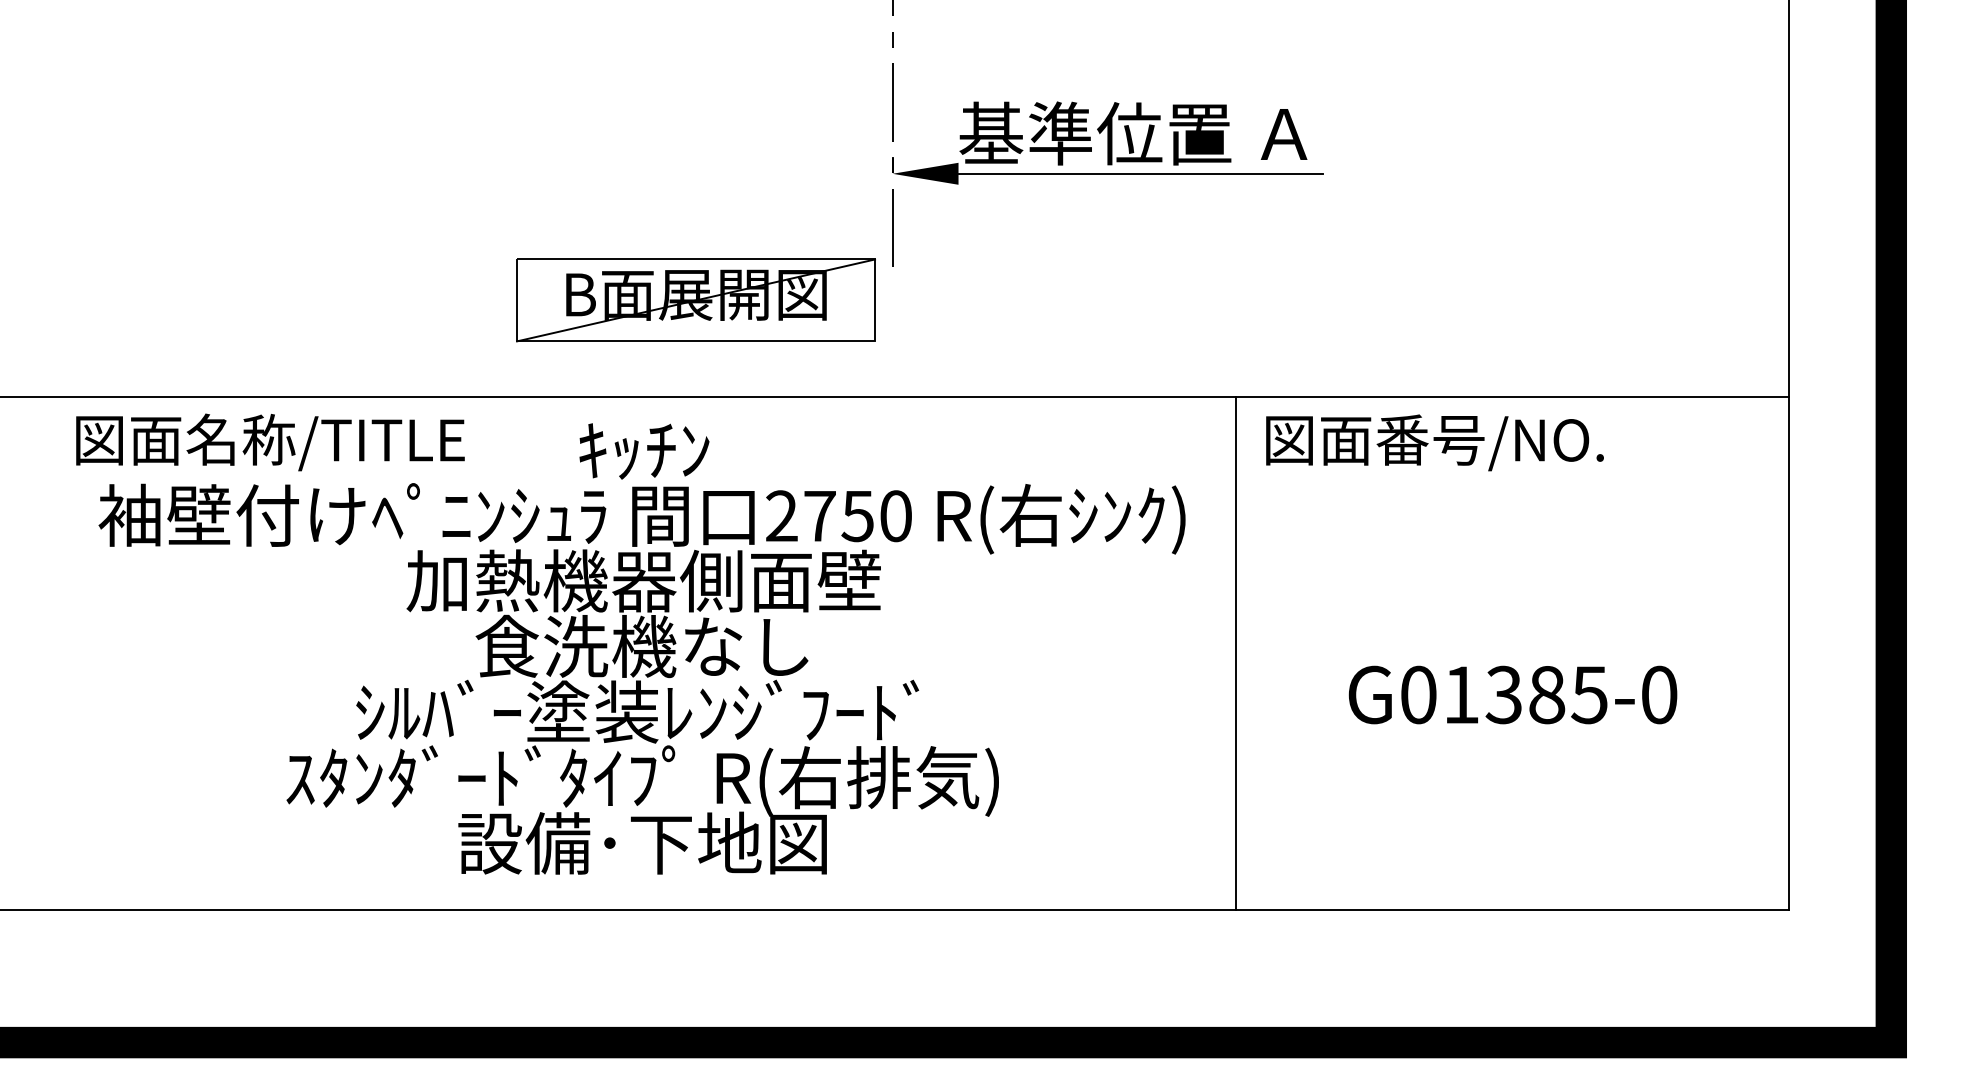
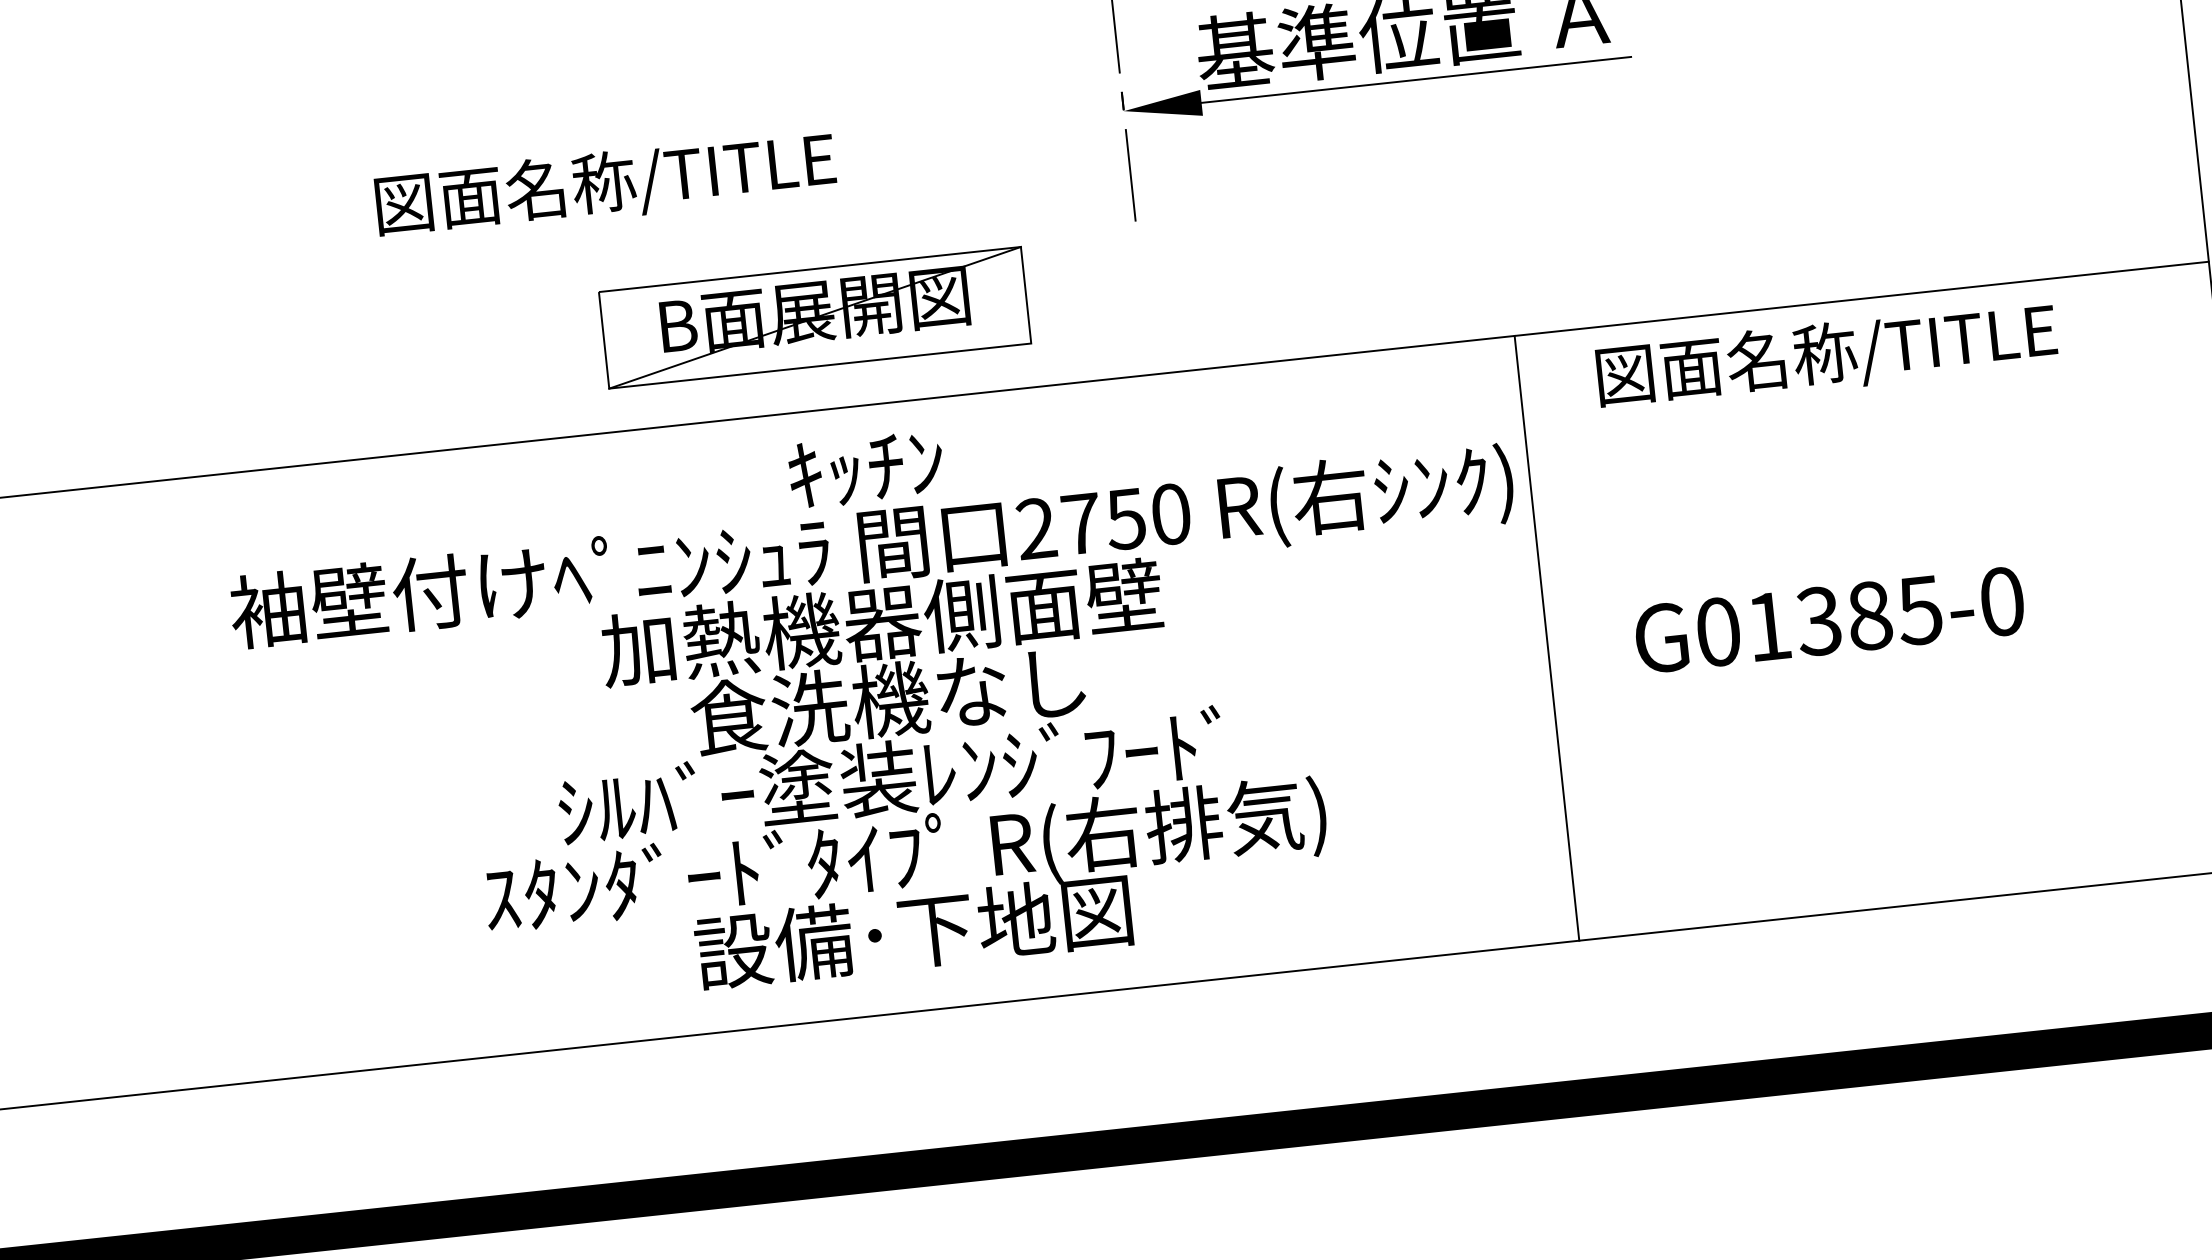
part: (695, 300) -> (814, 317), moved
text: (1515, 439) -> (1891, 345), 図面番号/NO. -> 図面名称/TITLE
text: (270, 442) -> (605, 185), moved
line: (1236, 653) -> (1547, 637), moved
text: (1512, 694) -> (1829, 619), moved

